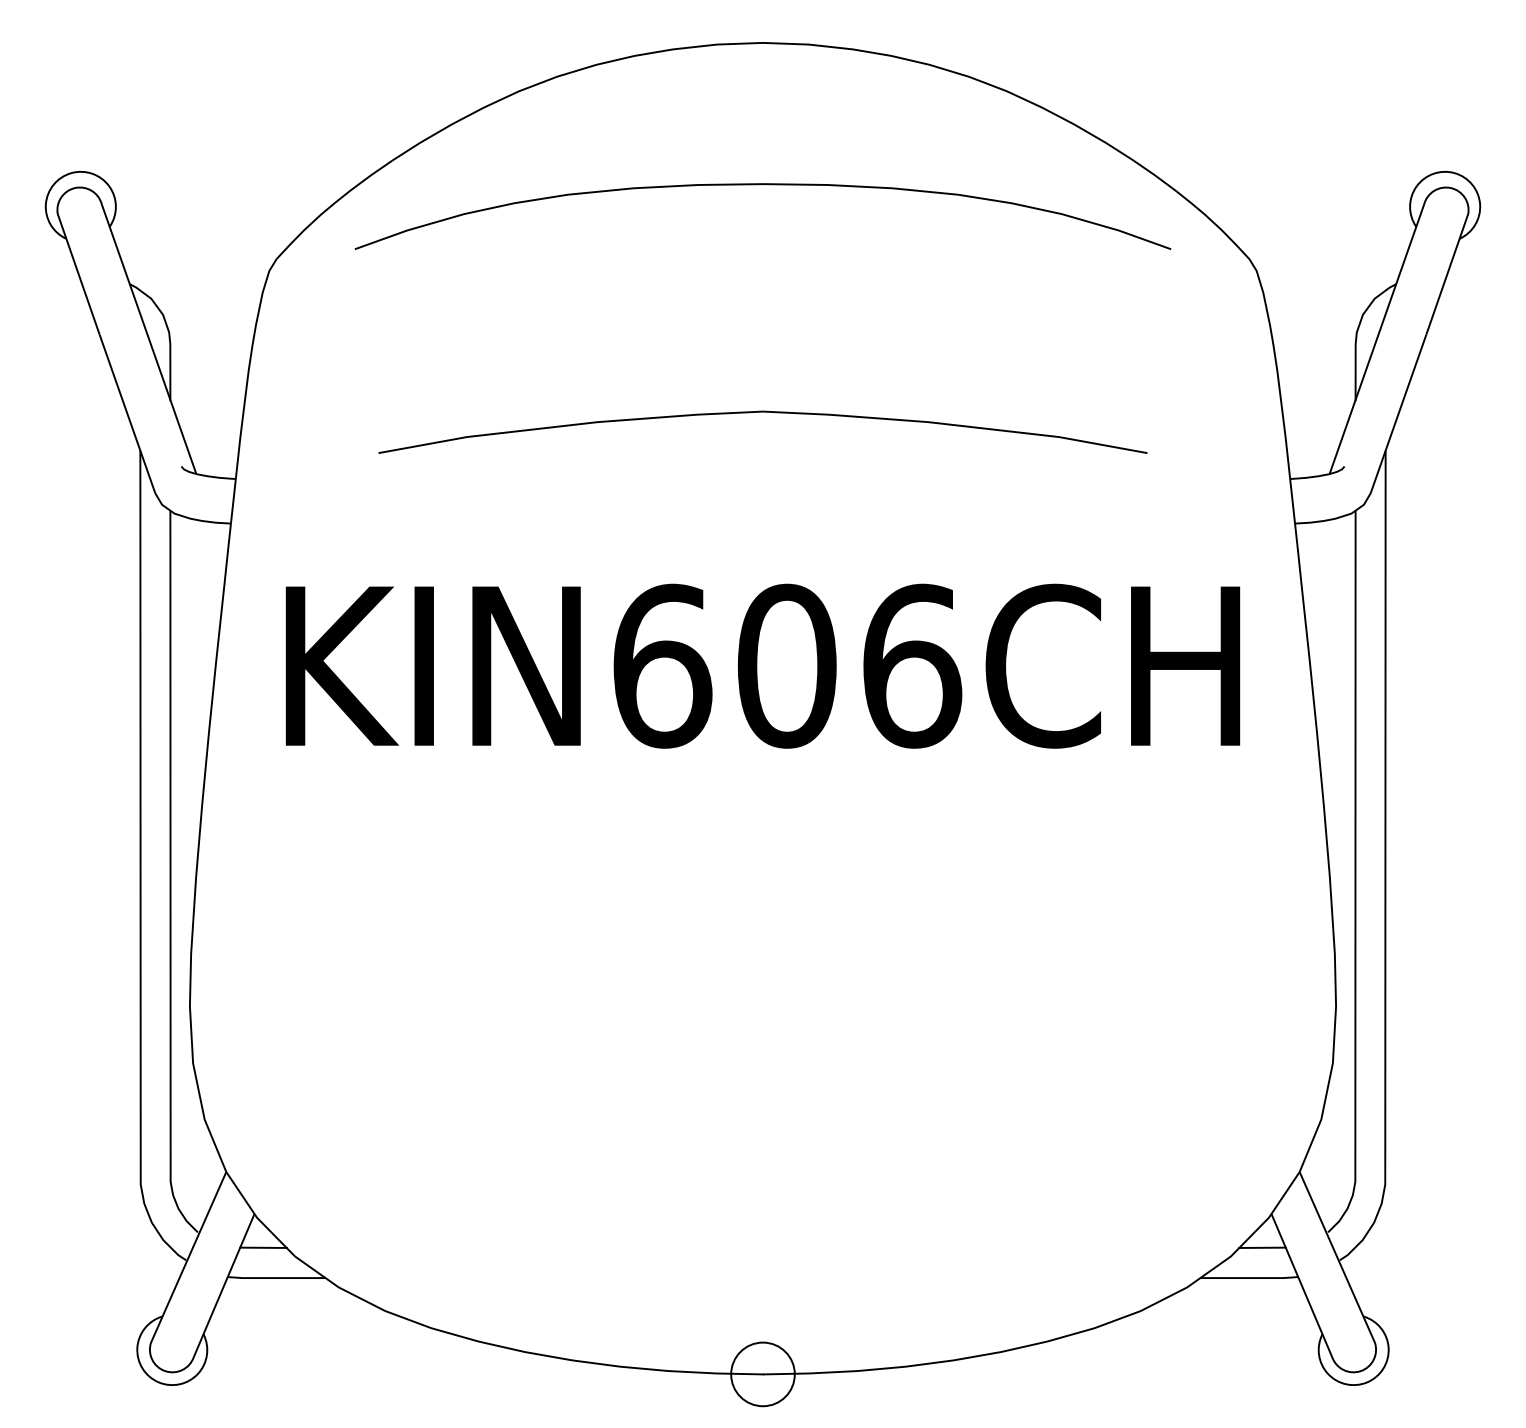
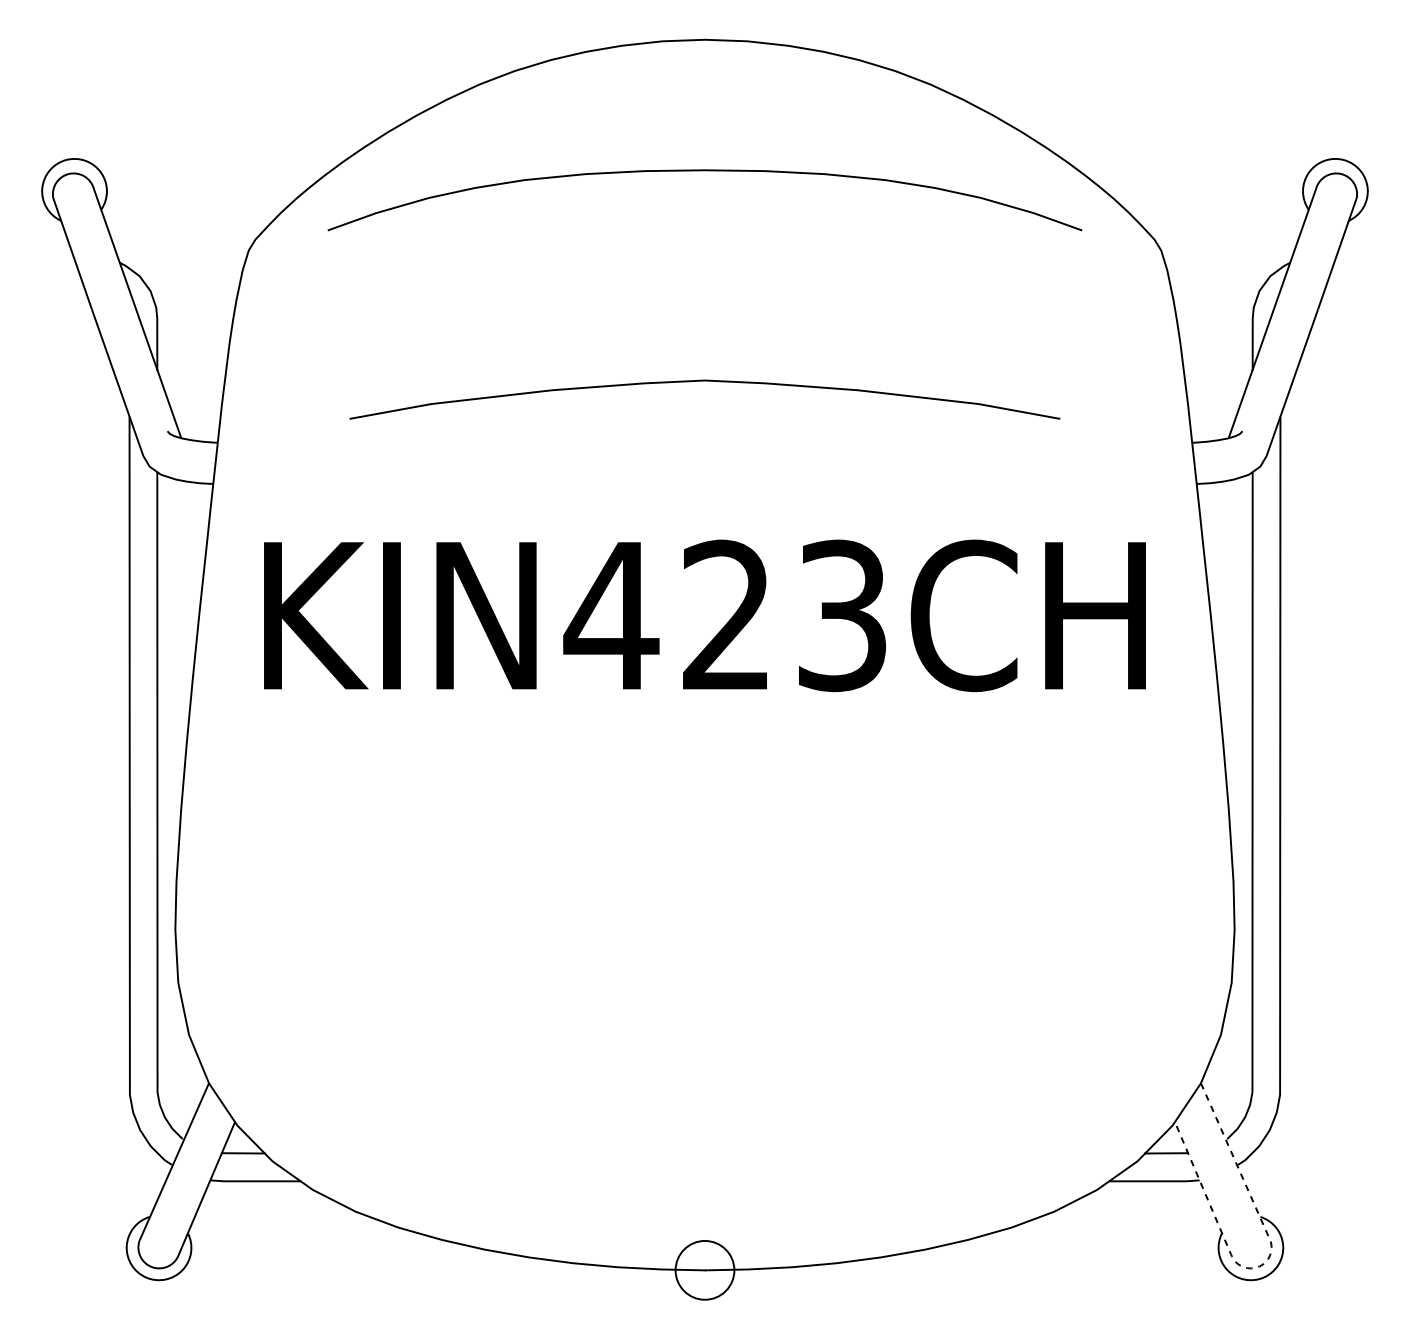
text: (785, 665) -> (725, 615), KIN606CH -> KIN423CH
line: (1370, 1364) -> (1266, 1261), solid -> dashed

